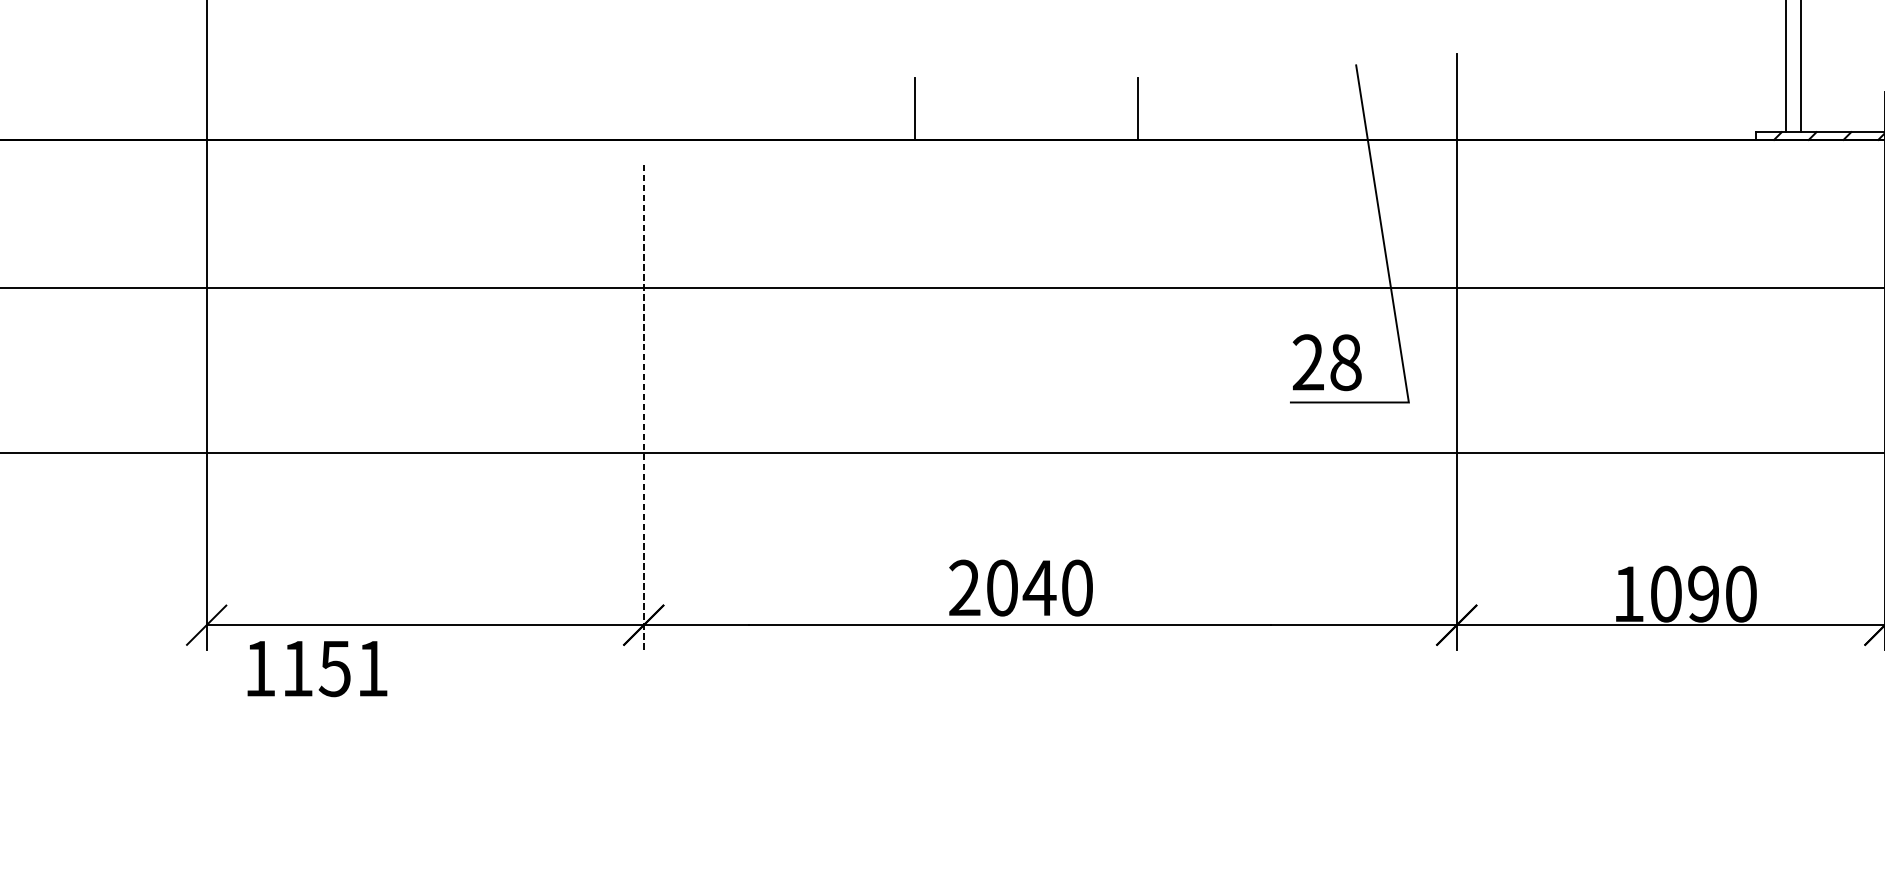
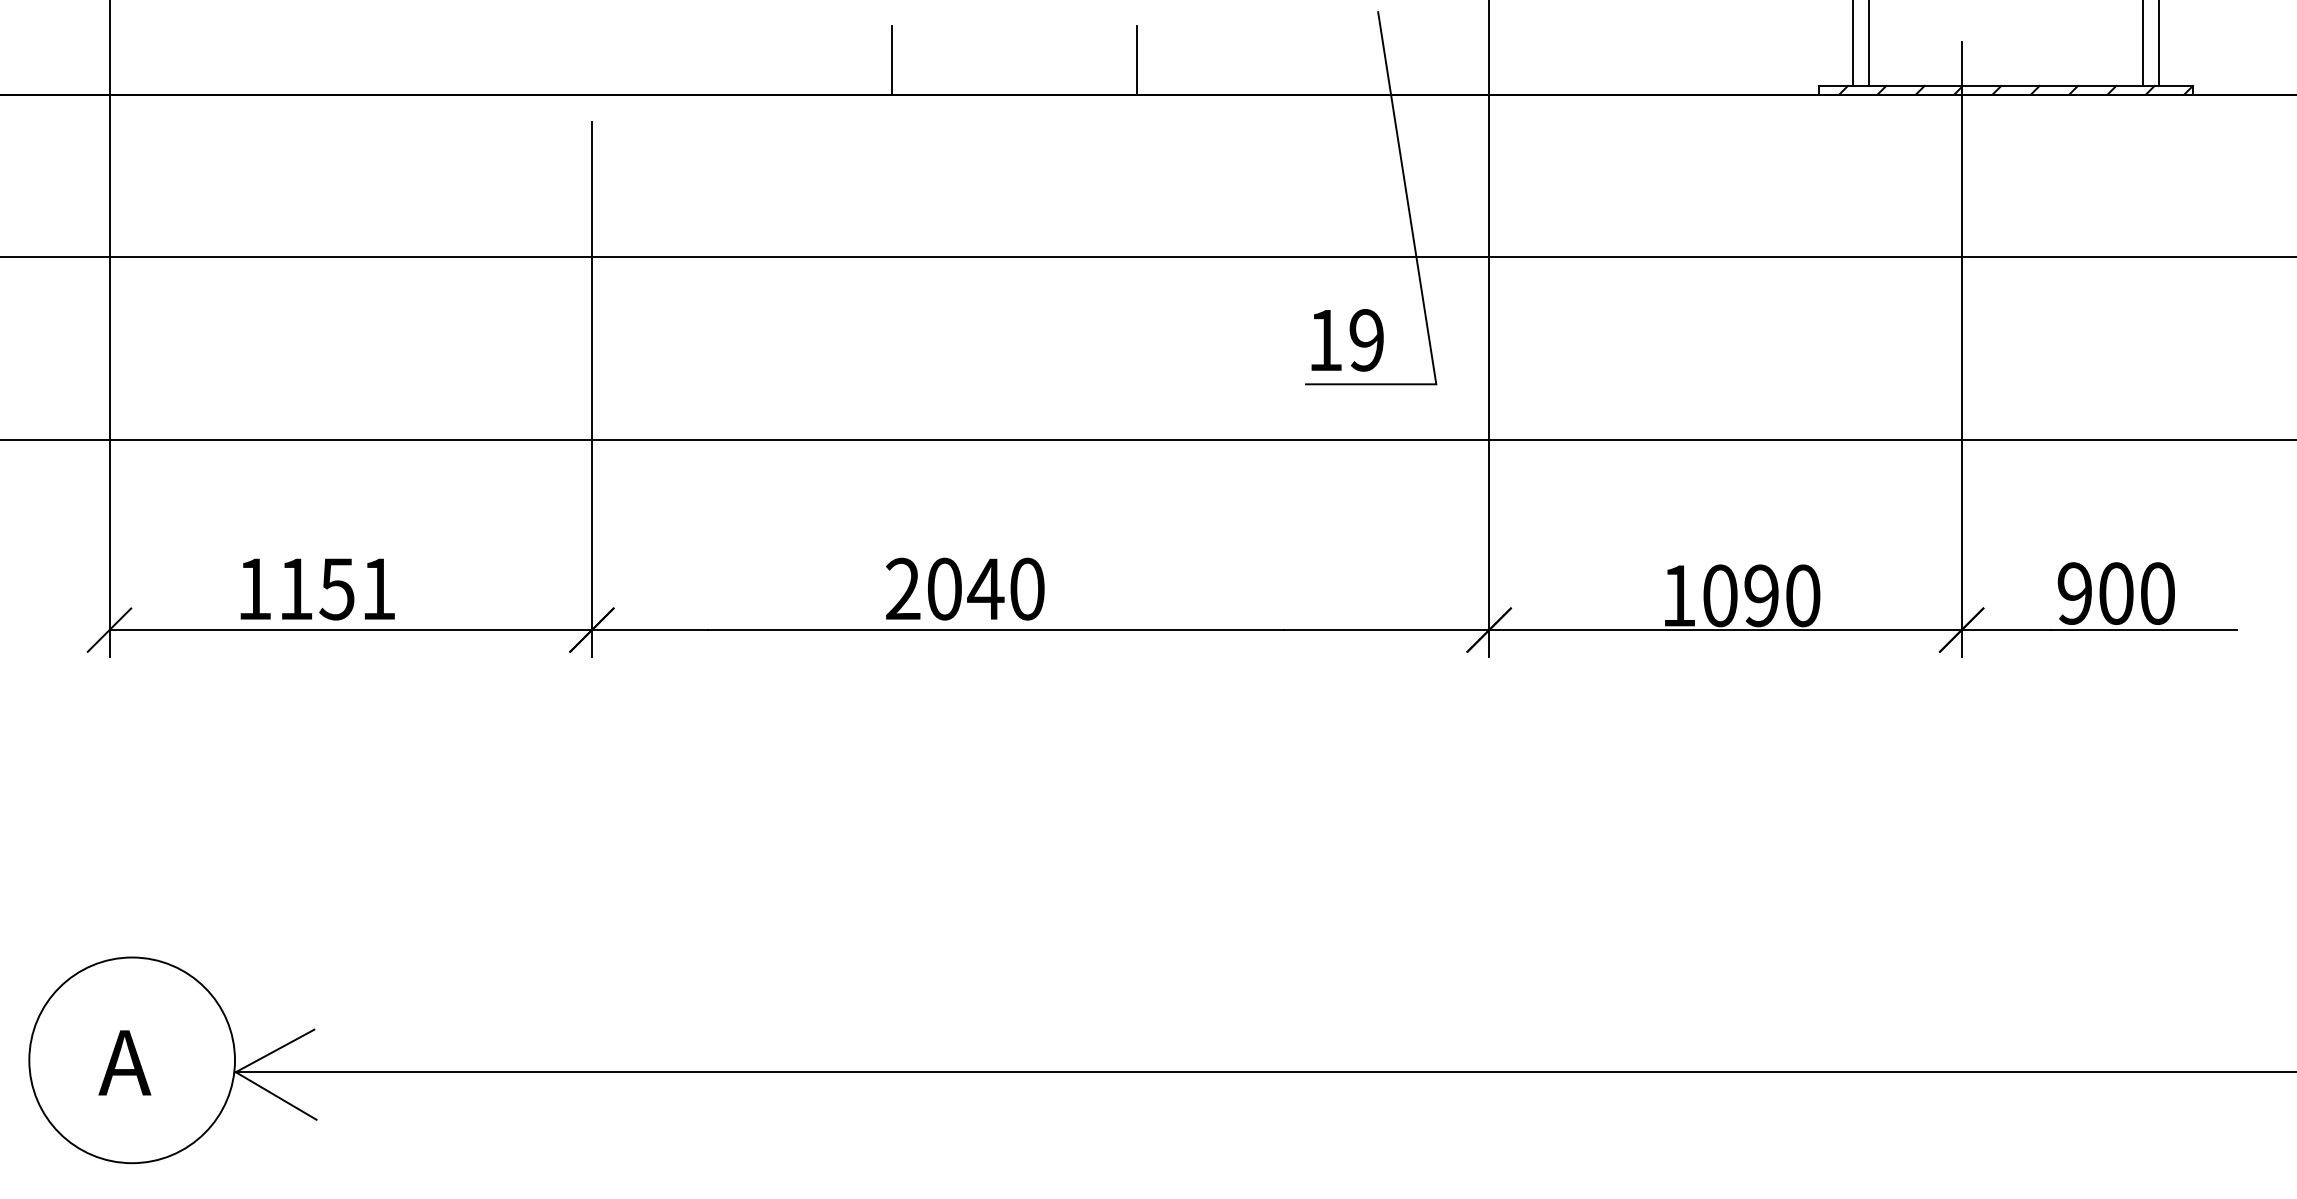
text: (1327, 362) -> (1346, 340), 28 -> 19
line: (643, 407) -> (591, 389), dashed -> solid
text: (1021, 587) -> (965, 588), moved
text: (317, 669) -> (317, 589), moved

